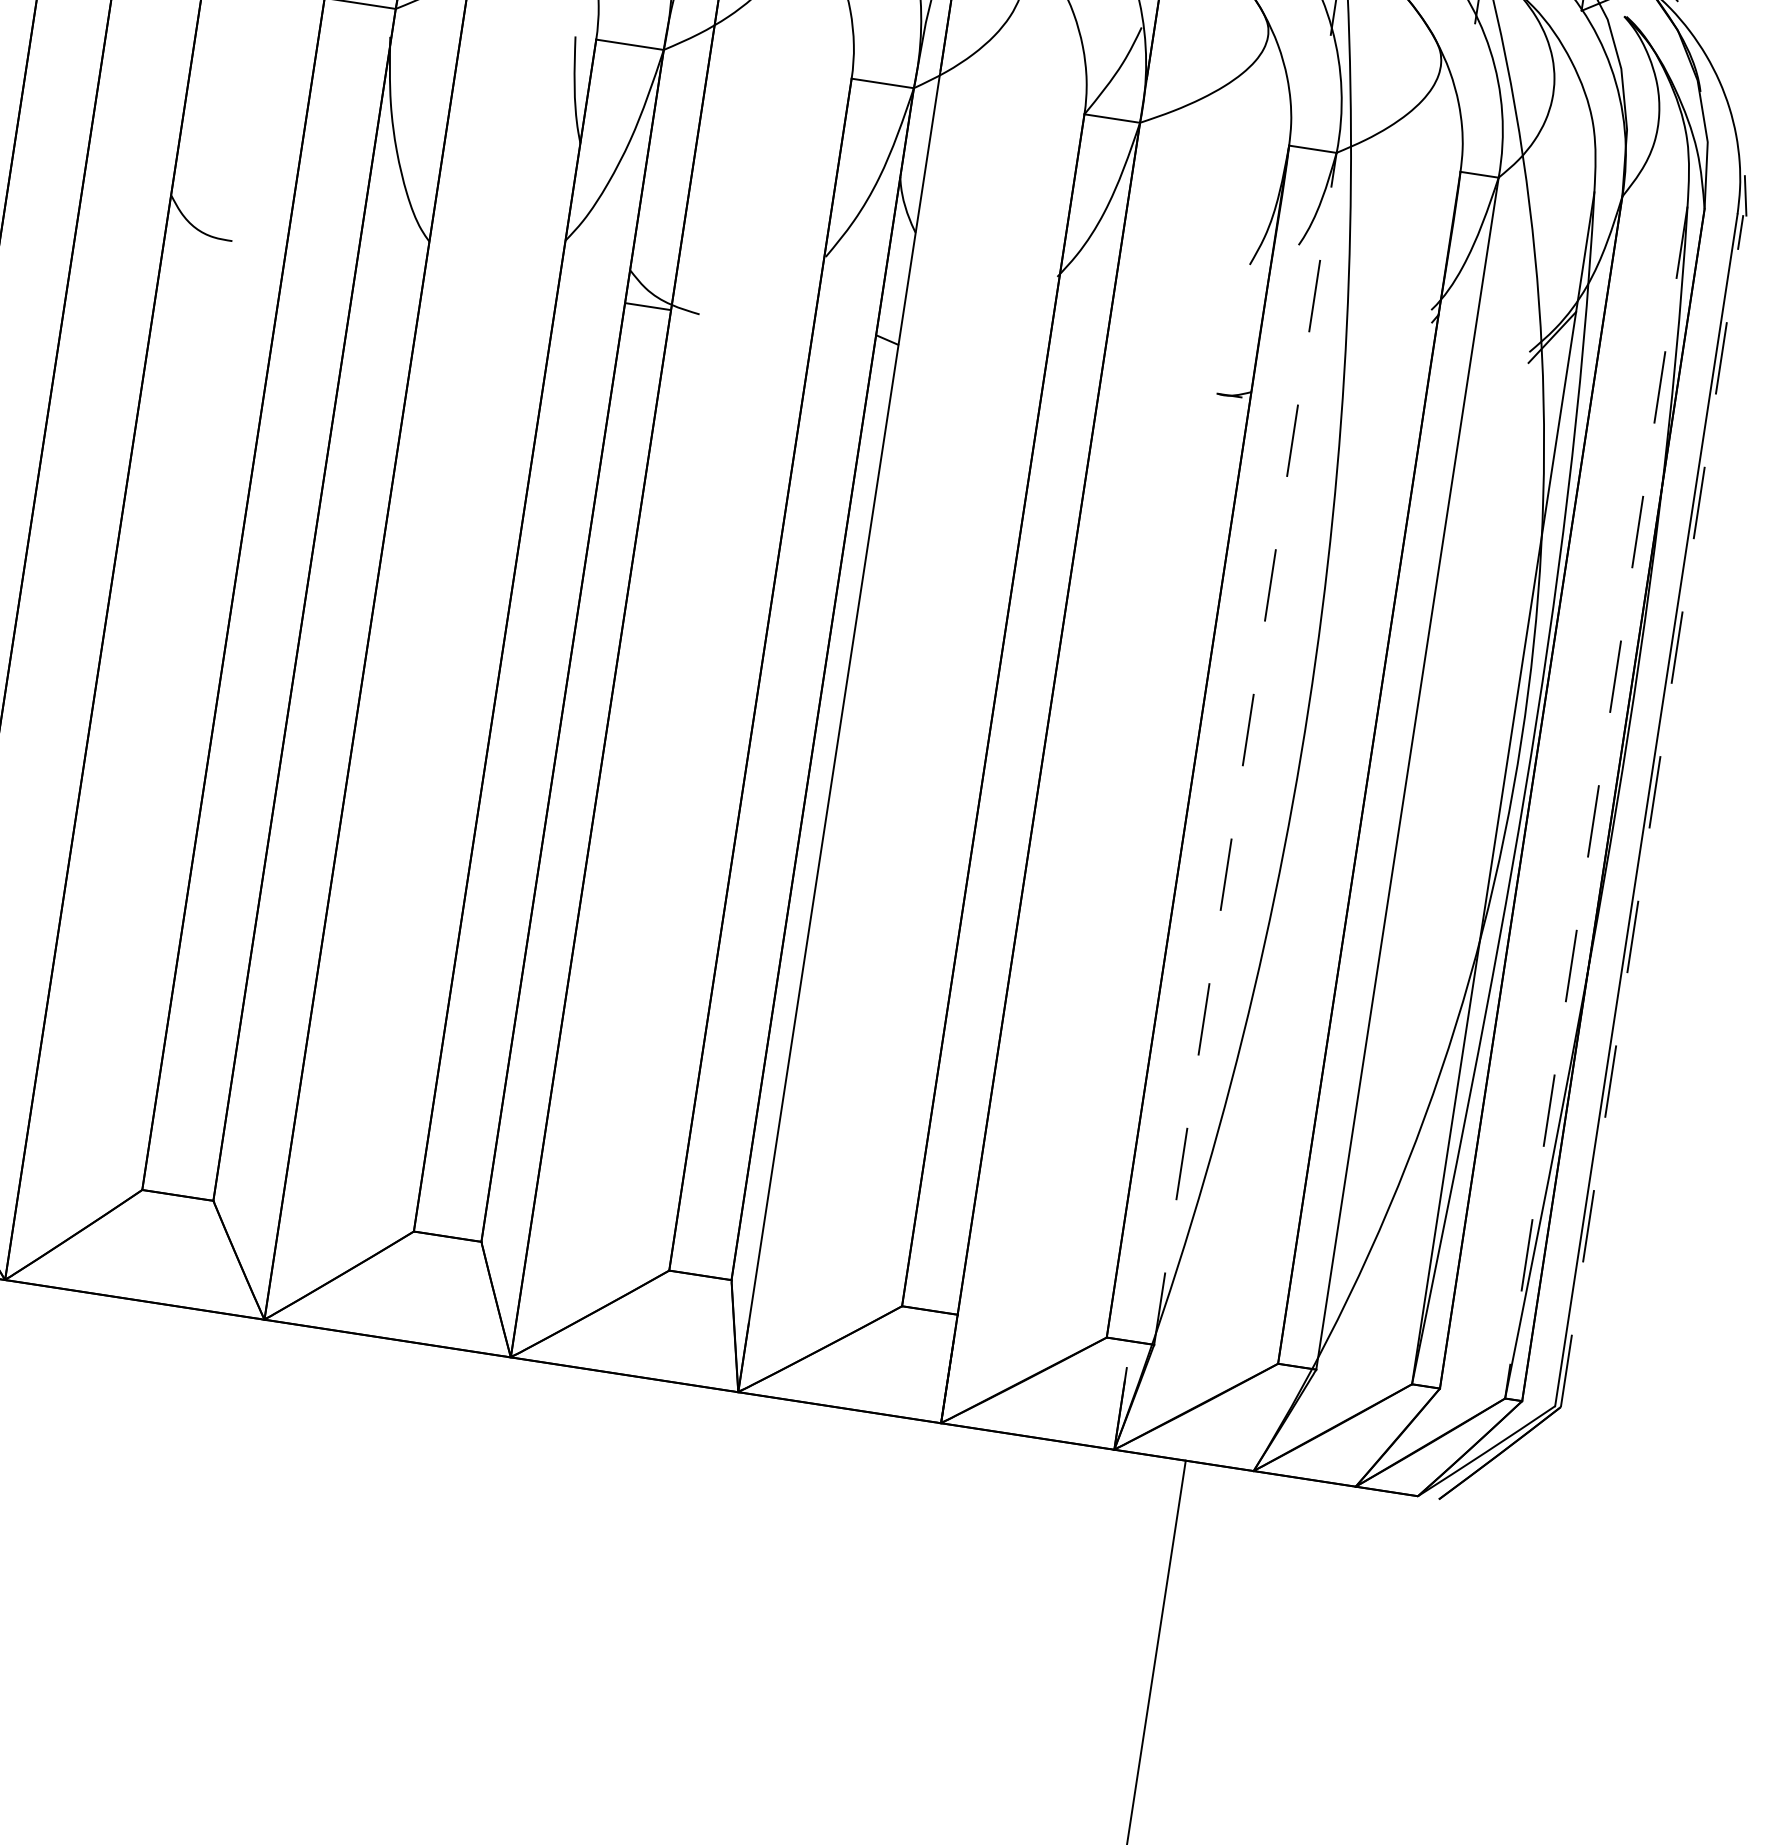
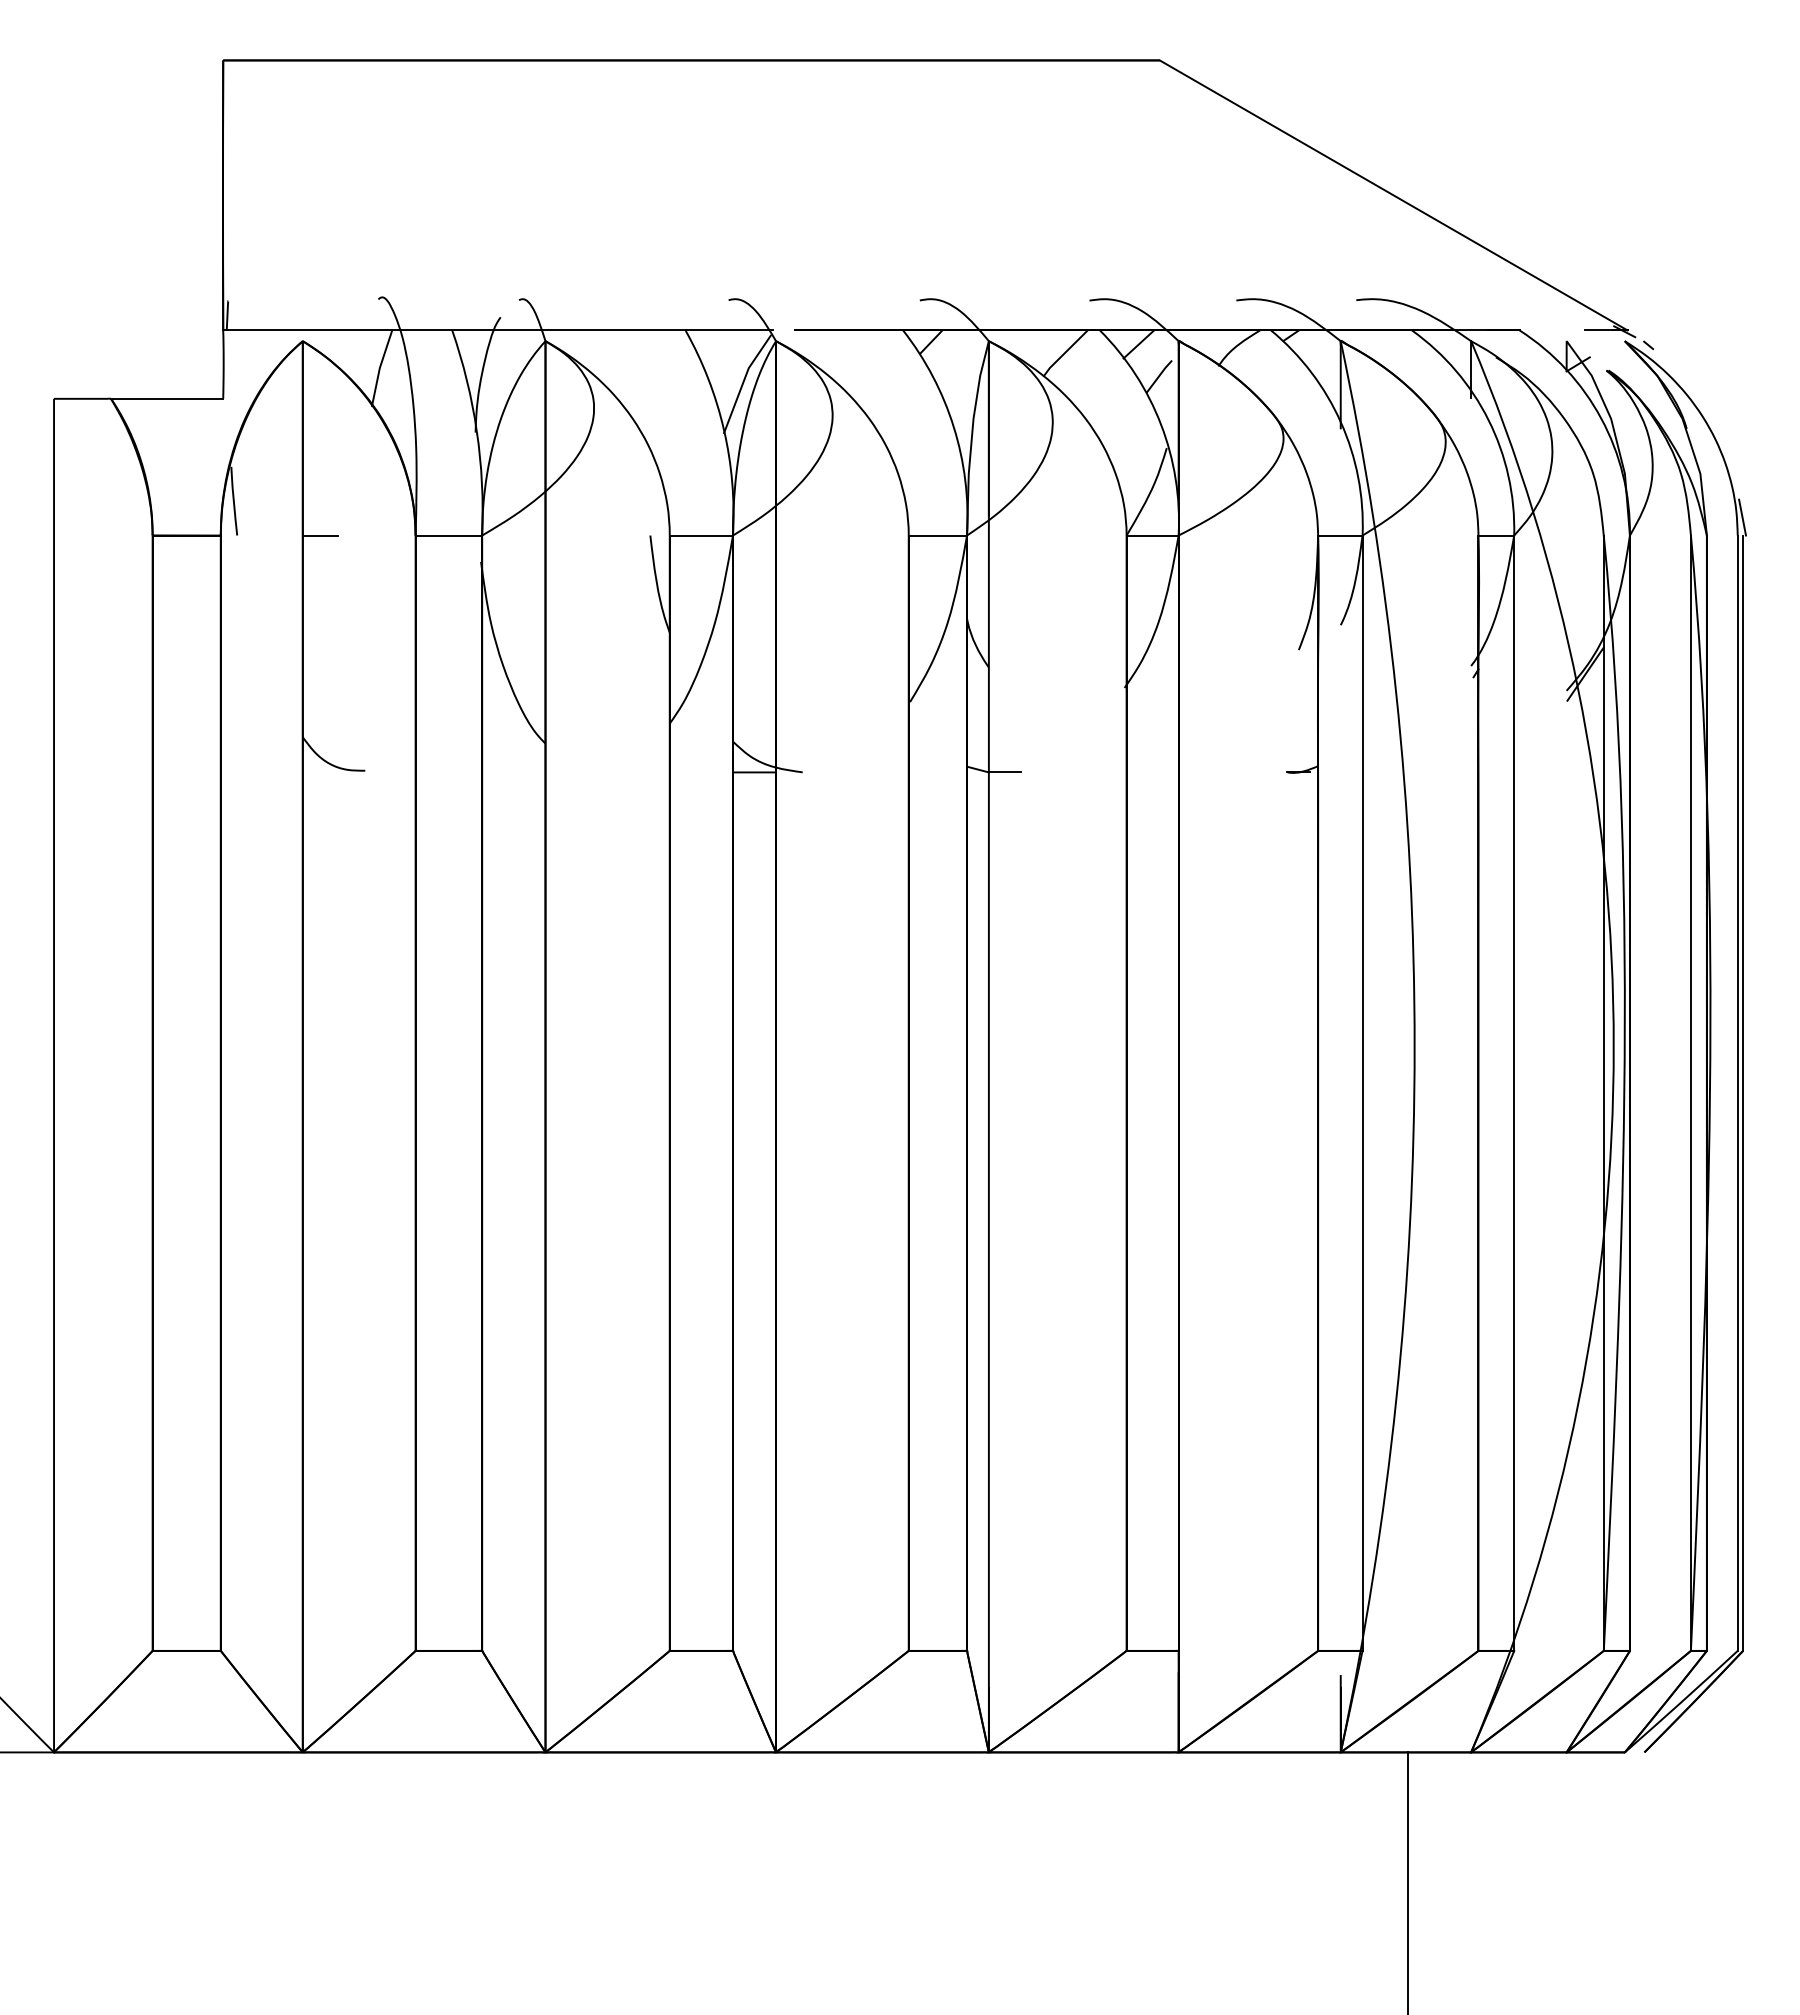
line: (915, 347) -> (1004, 772), added
line: (1245, 749) -> (1362, 1093), dashed -> solid
line: (1595, 802) -> (1690, 1093), dashed -> solid
line: (1652, 811) -> (1743, 1093), dashed -> solid

